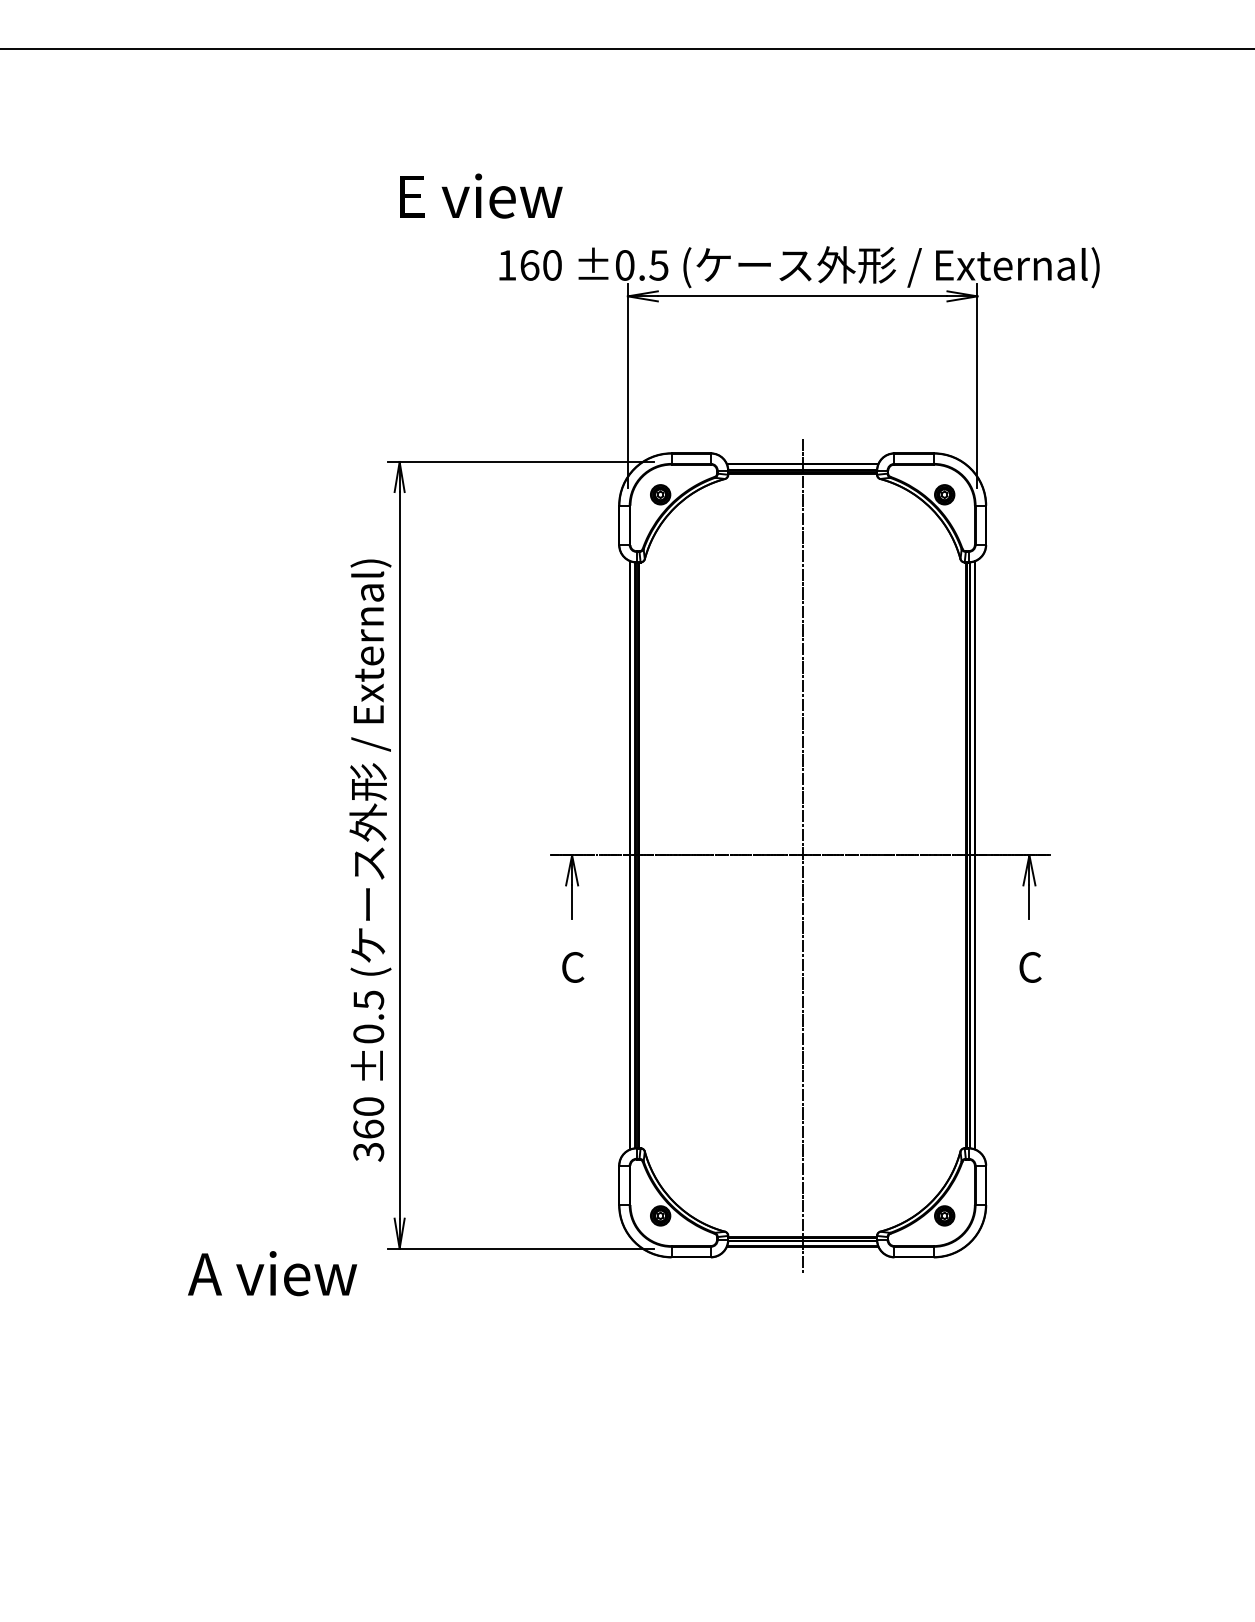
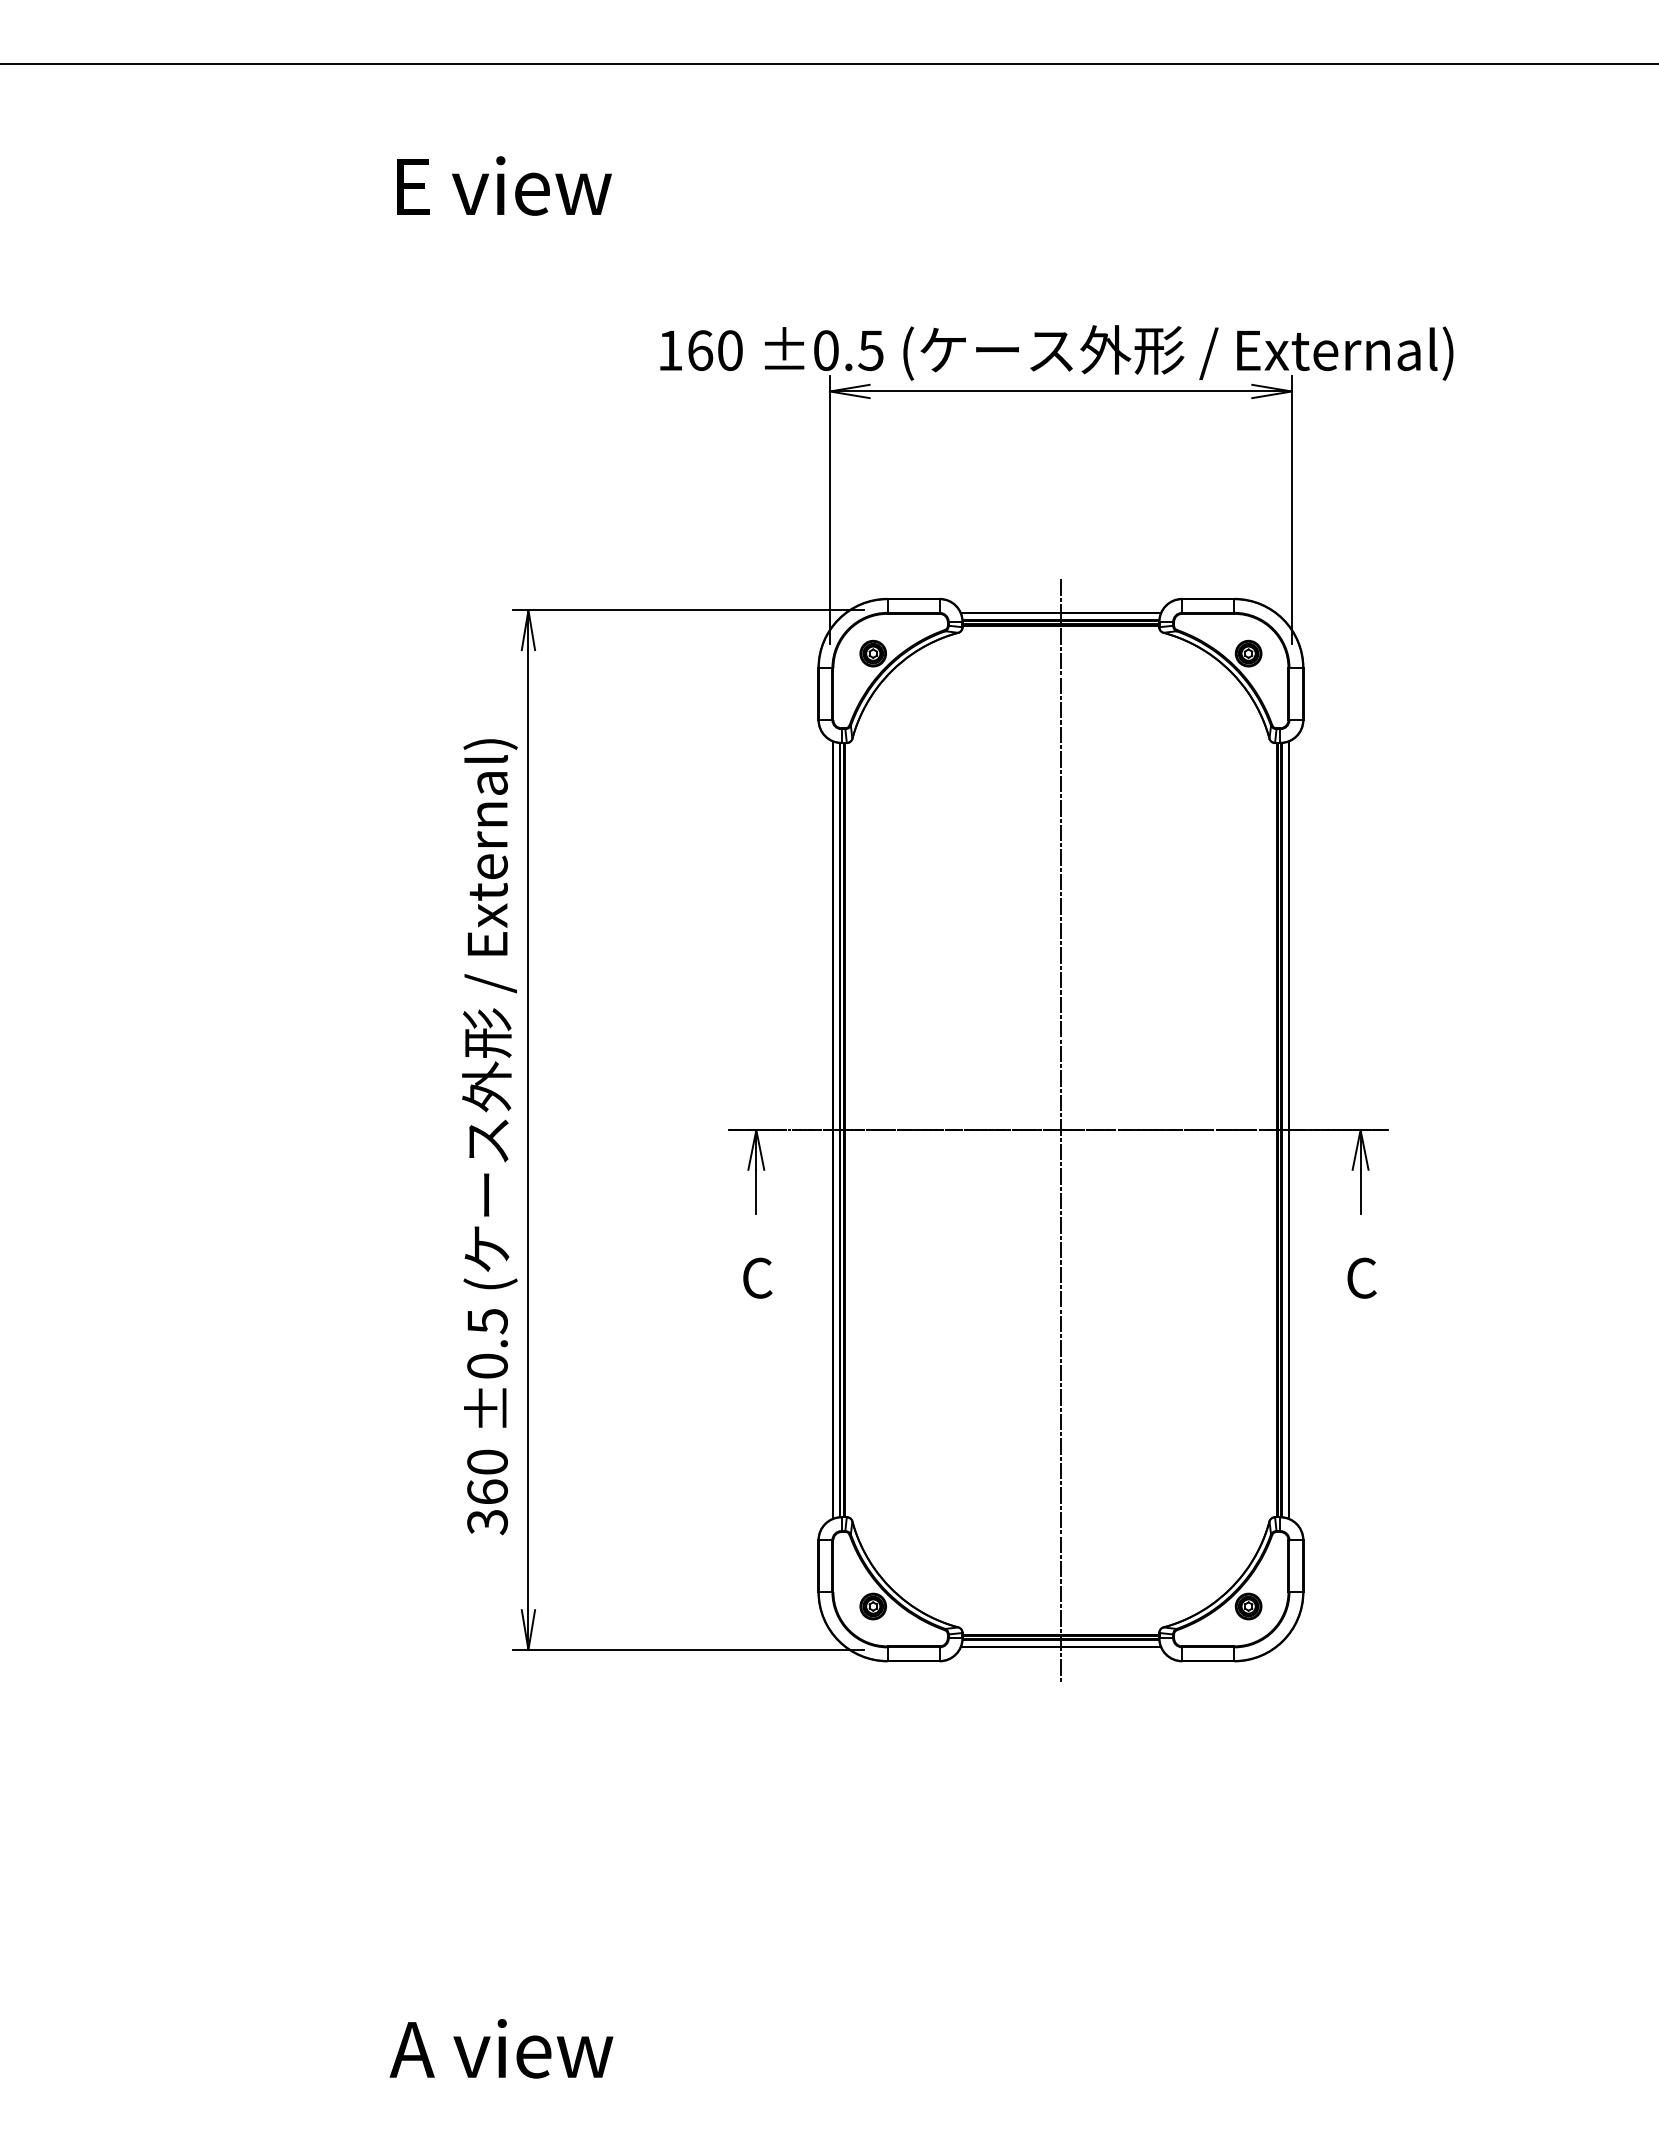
text: (481, 195) -> (504, 185), moved
text: (272, 1273) -> (501, 2048), moved

